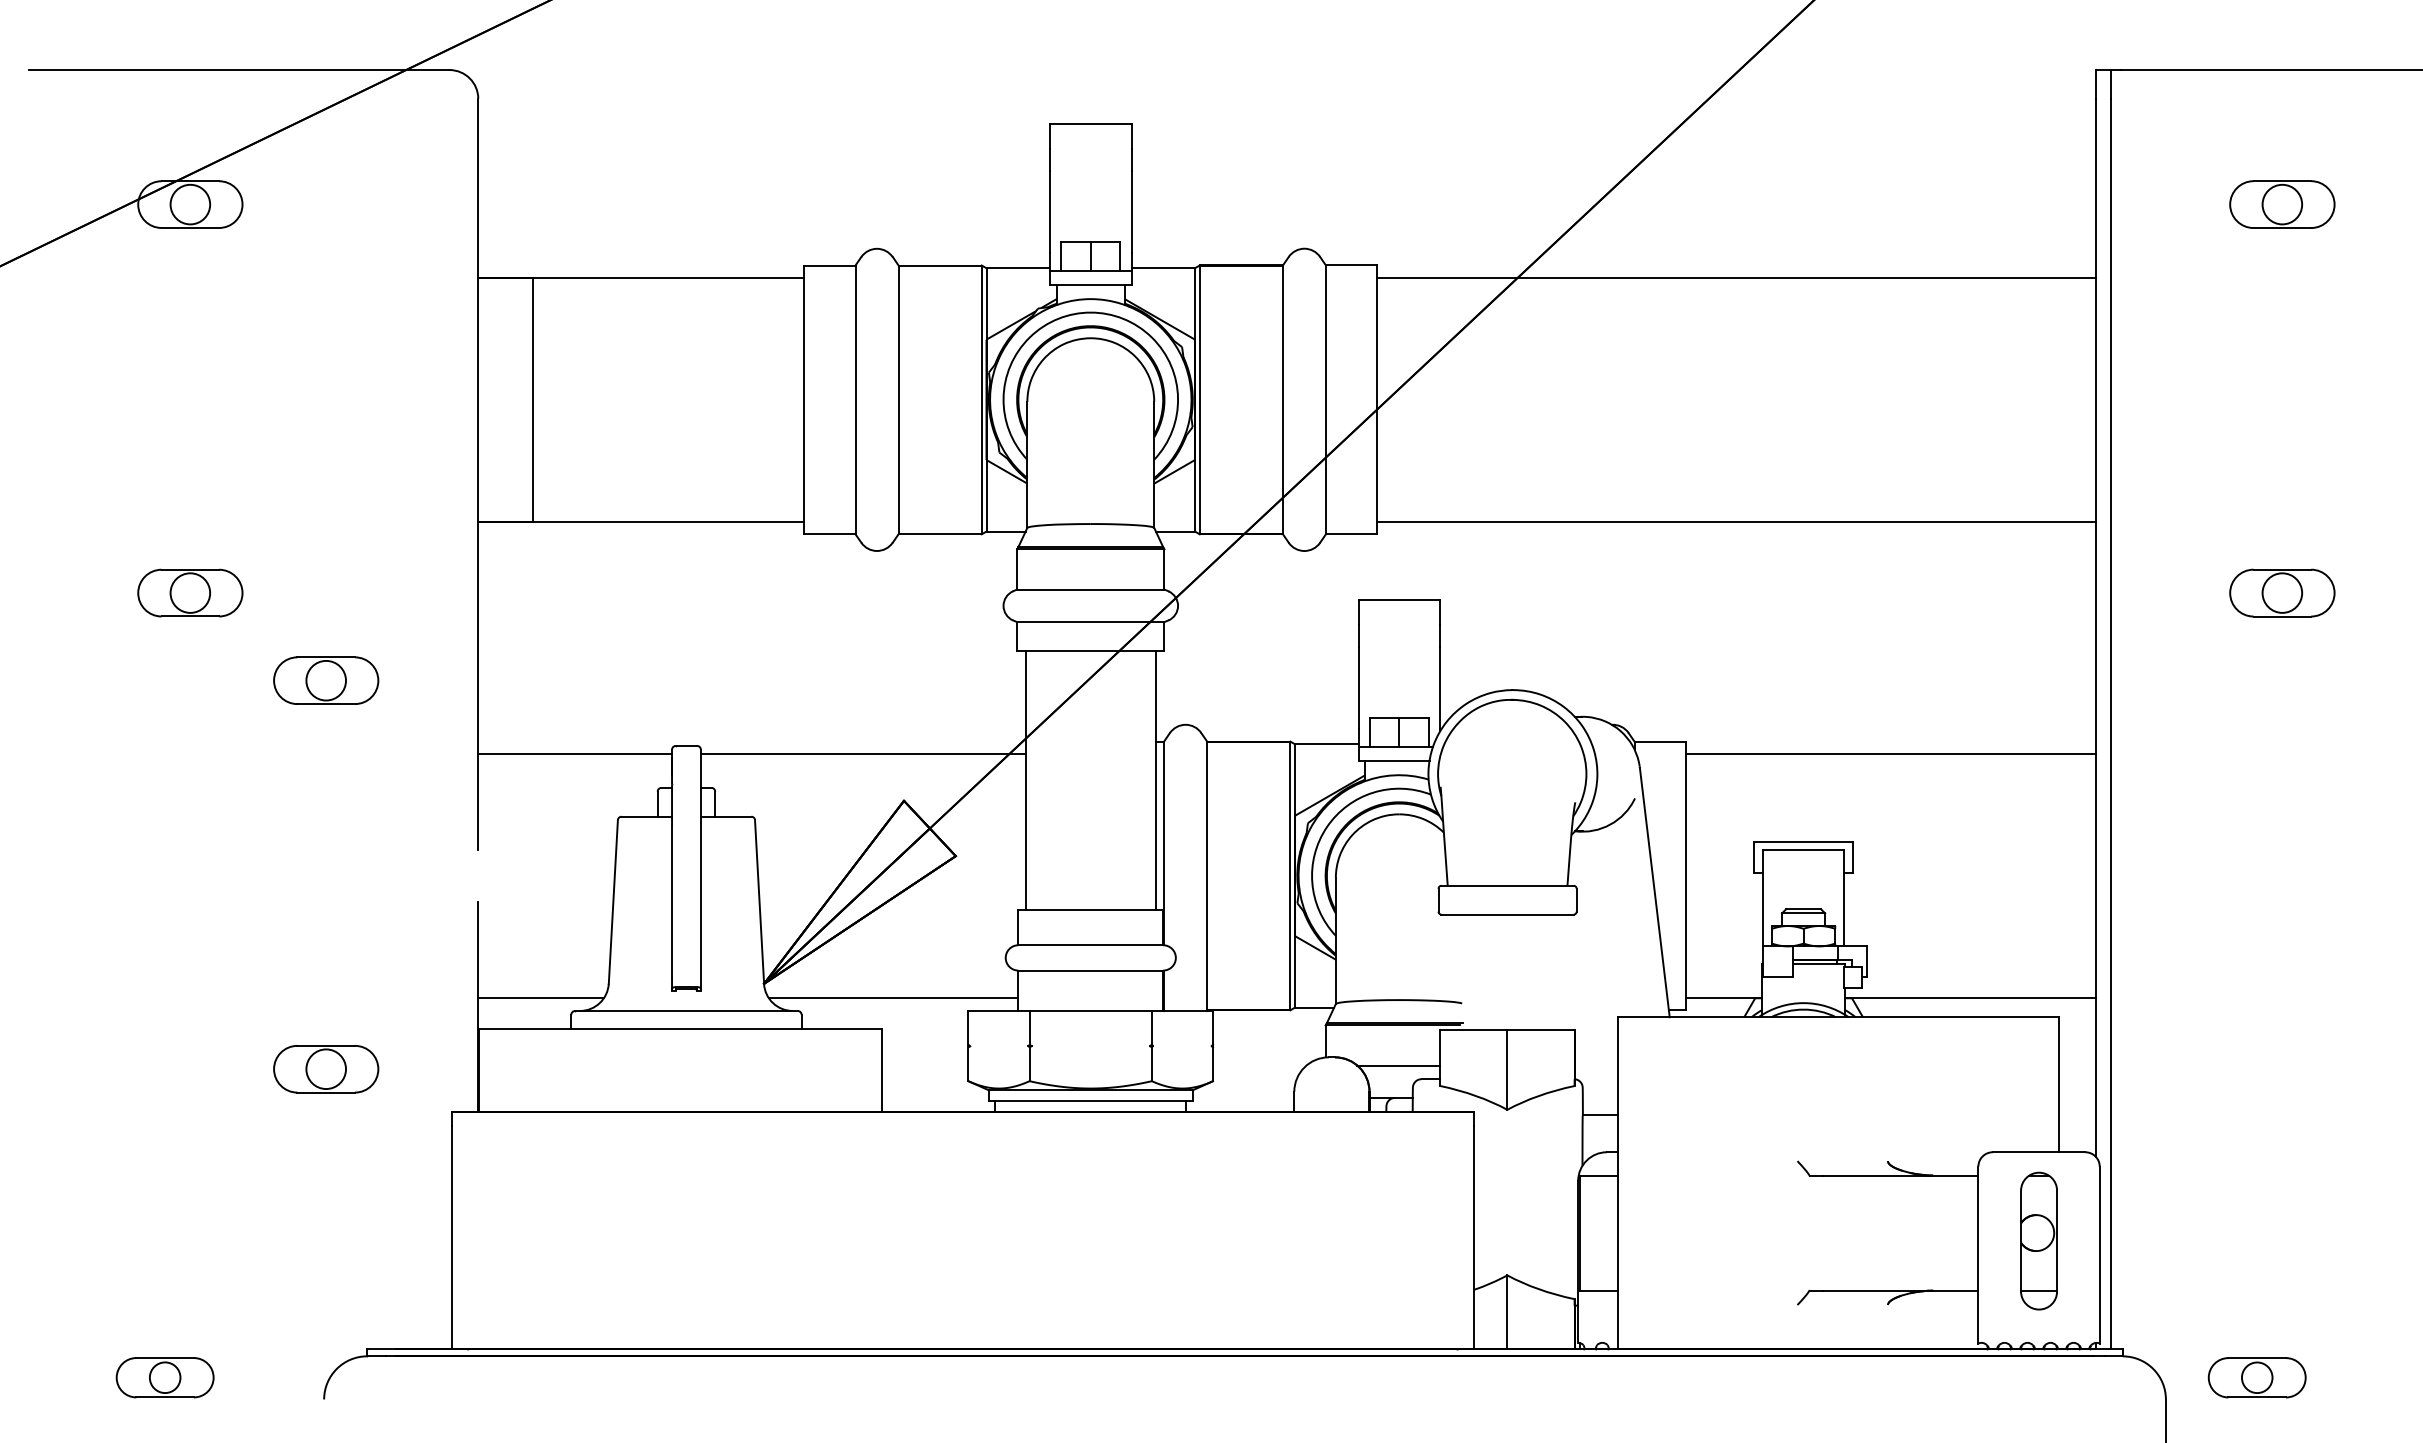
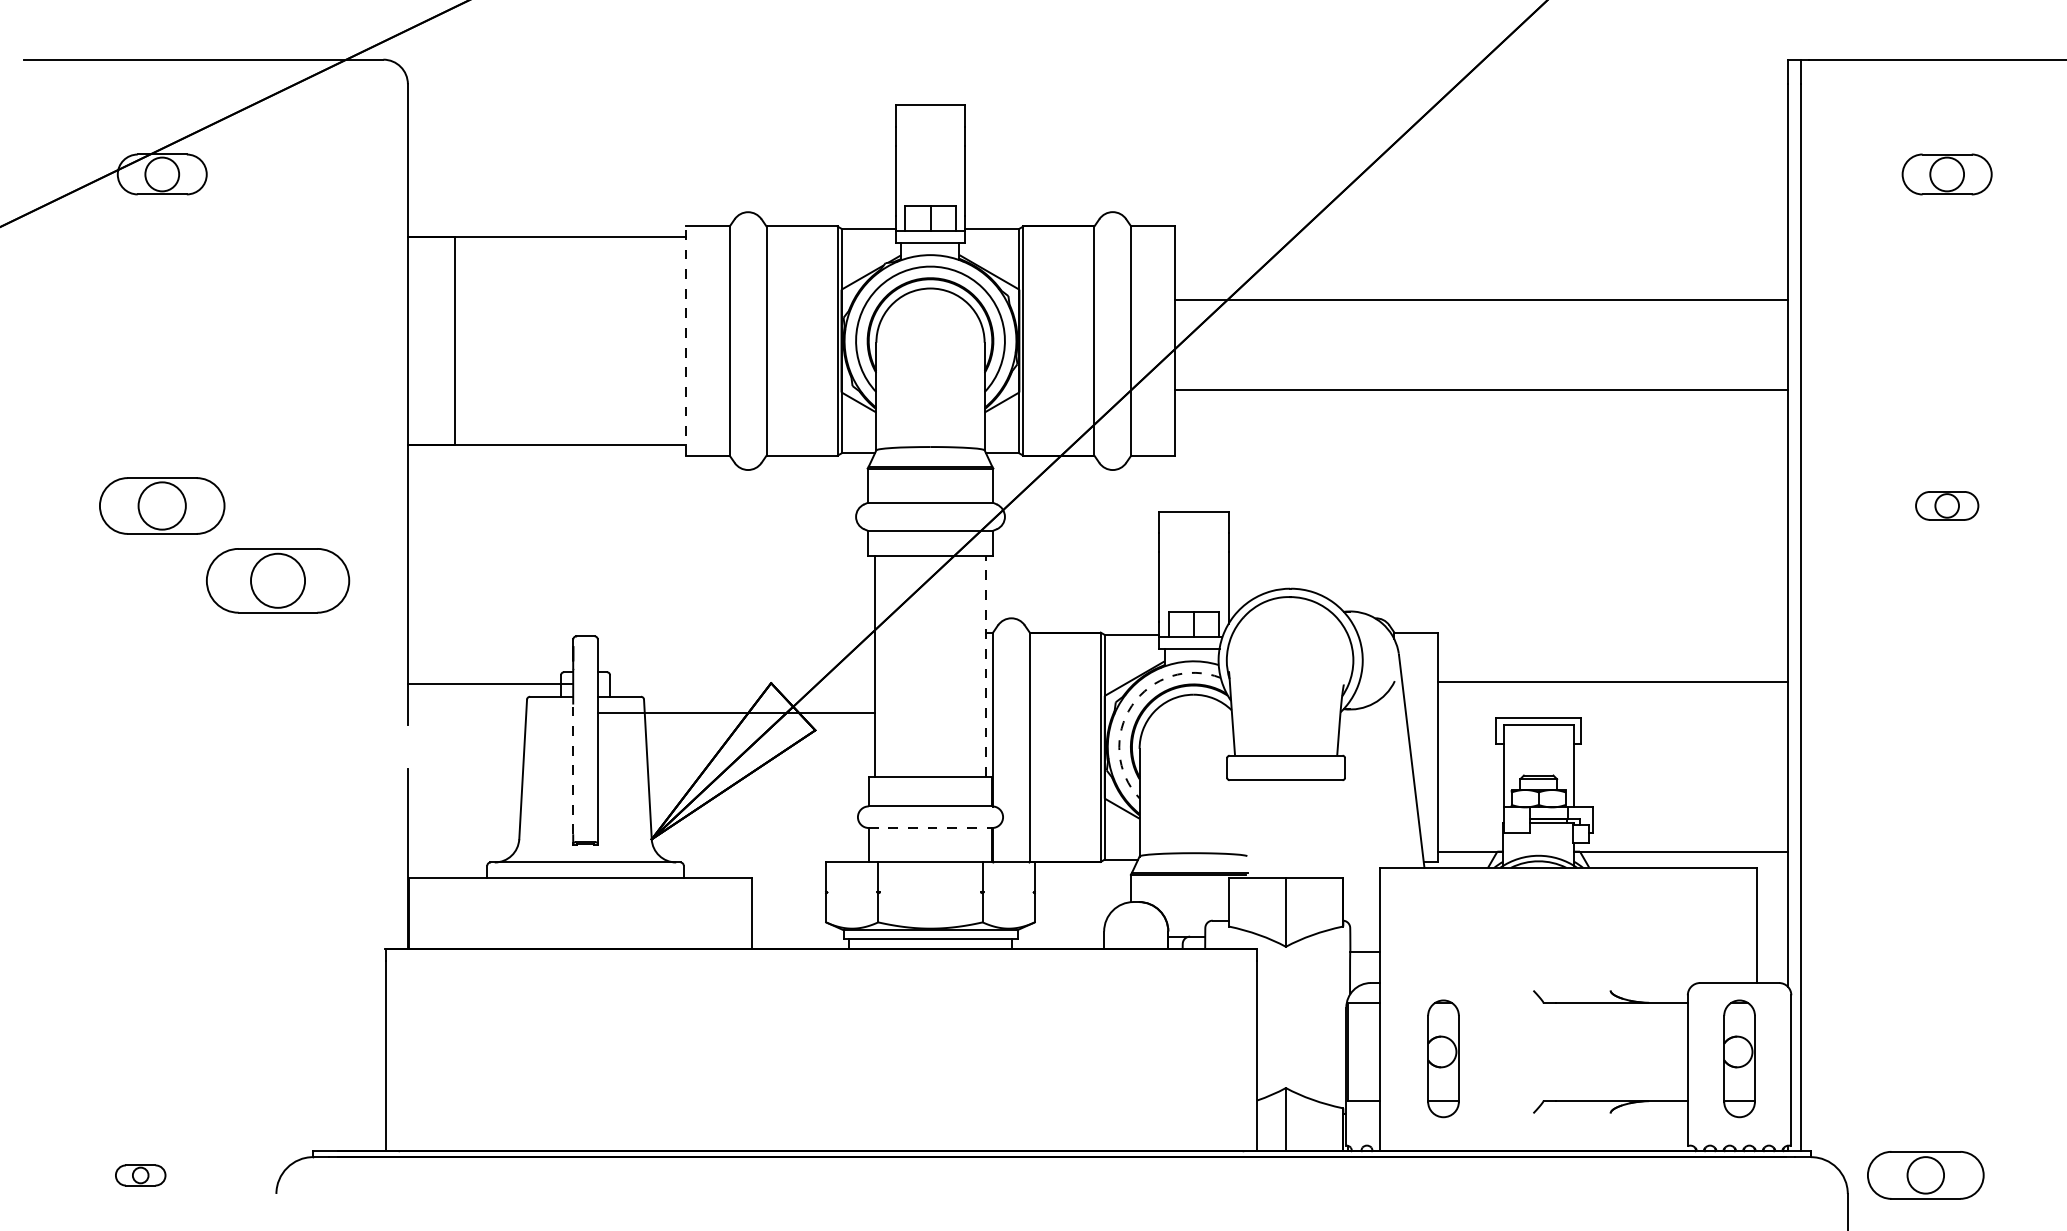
line: (1736, 277) -> (1481, 299), moved
line: (804, 399) -> (686, 340), solid -> dashed
line: (1736, 522) -> (1481, 390), moved
part: (190, 592) -> (162, 505), size x1.4
part: (2282, 592) -> (1947, 505), size x0.7
part: (326, 680) -> (278, 580), size x1.6
line: (575, 753) -> (490, 683), moved
line: (862, 753) -> (735, 712), moved
line: (1890, 753) -> (1612, 682), moved
line: (1155, 780) -> (985, 665), solid -> dashed
arc: (1326, 827) -> (1131, 705), solid -> dashed
line: (672, 901) -> (573, 769), solid -> dashed
line: (1091, 970) -> (931, 827), solid -> dashed
line: (540, 998) -> (461, 851), removed
line: (893, 998) -> (762, 851), removed
line: (1398, 1065) -> (1193, 909), removed
part: (326, 1069) -> (278, 912), removed
part: (1691, 1240) -> (1443, 1058), added
part: (164, 1377) -> (140, 1175), size x0.6
part: (2256, 1377) -> (1925, 1175), size x1.4

